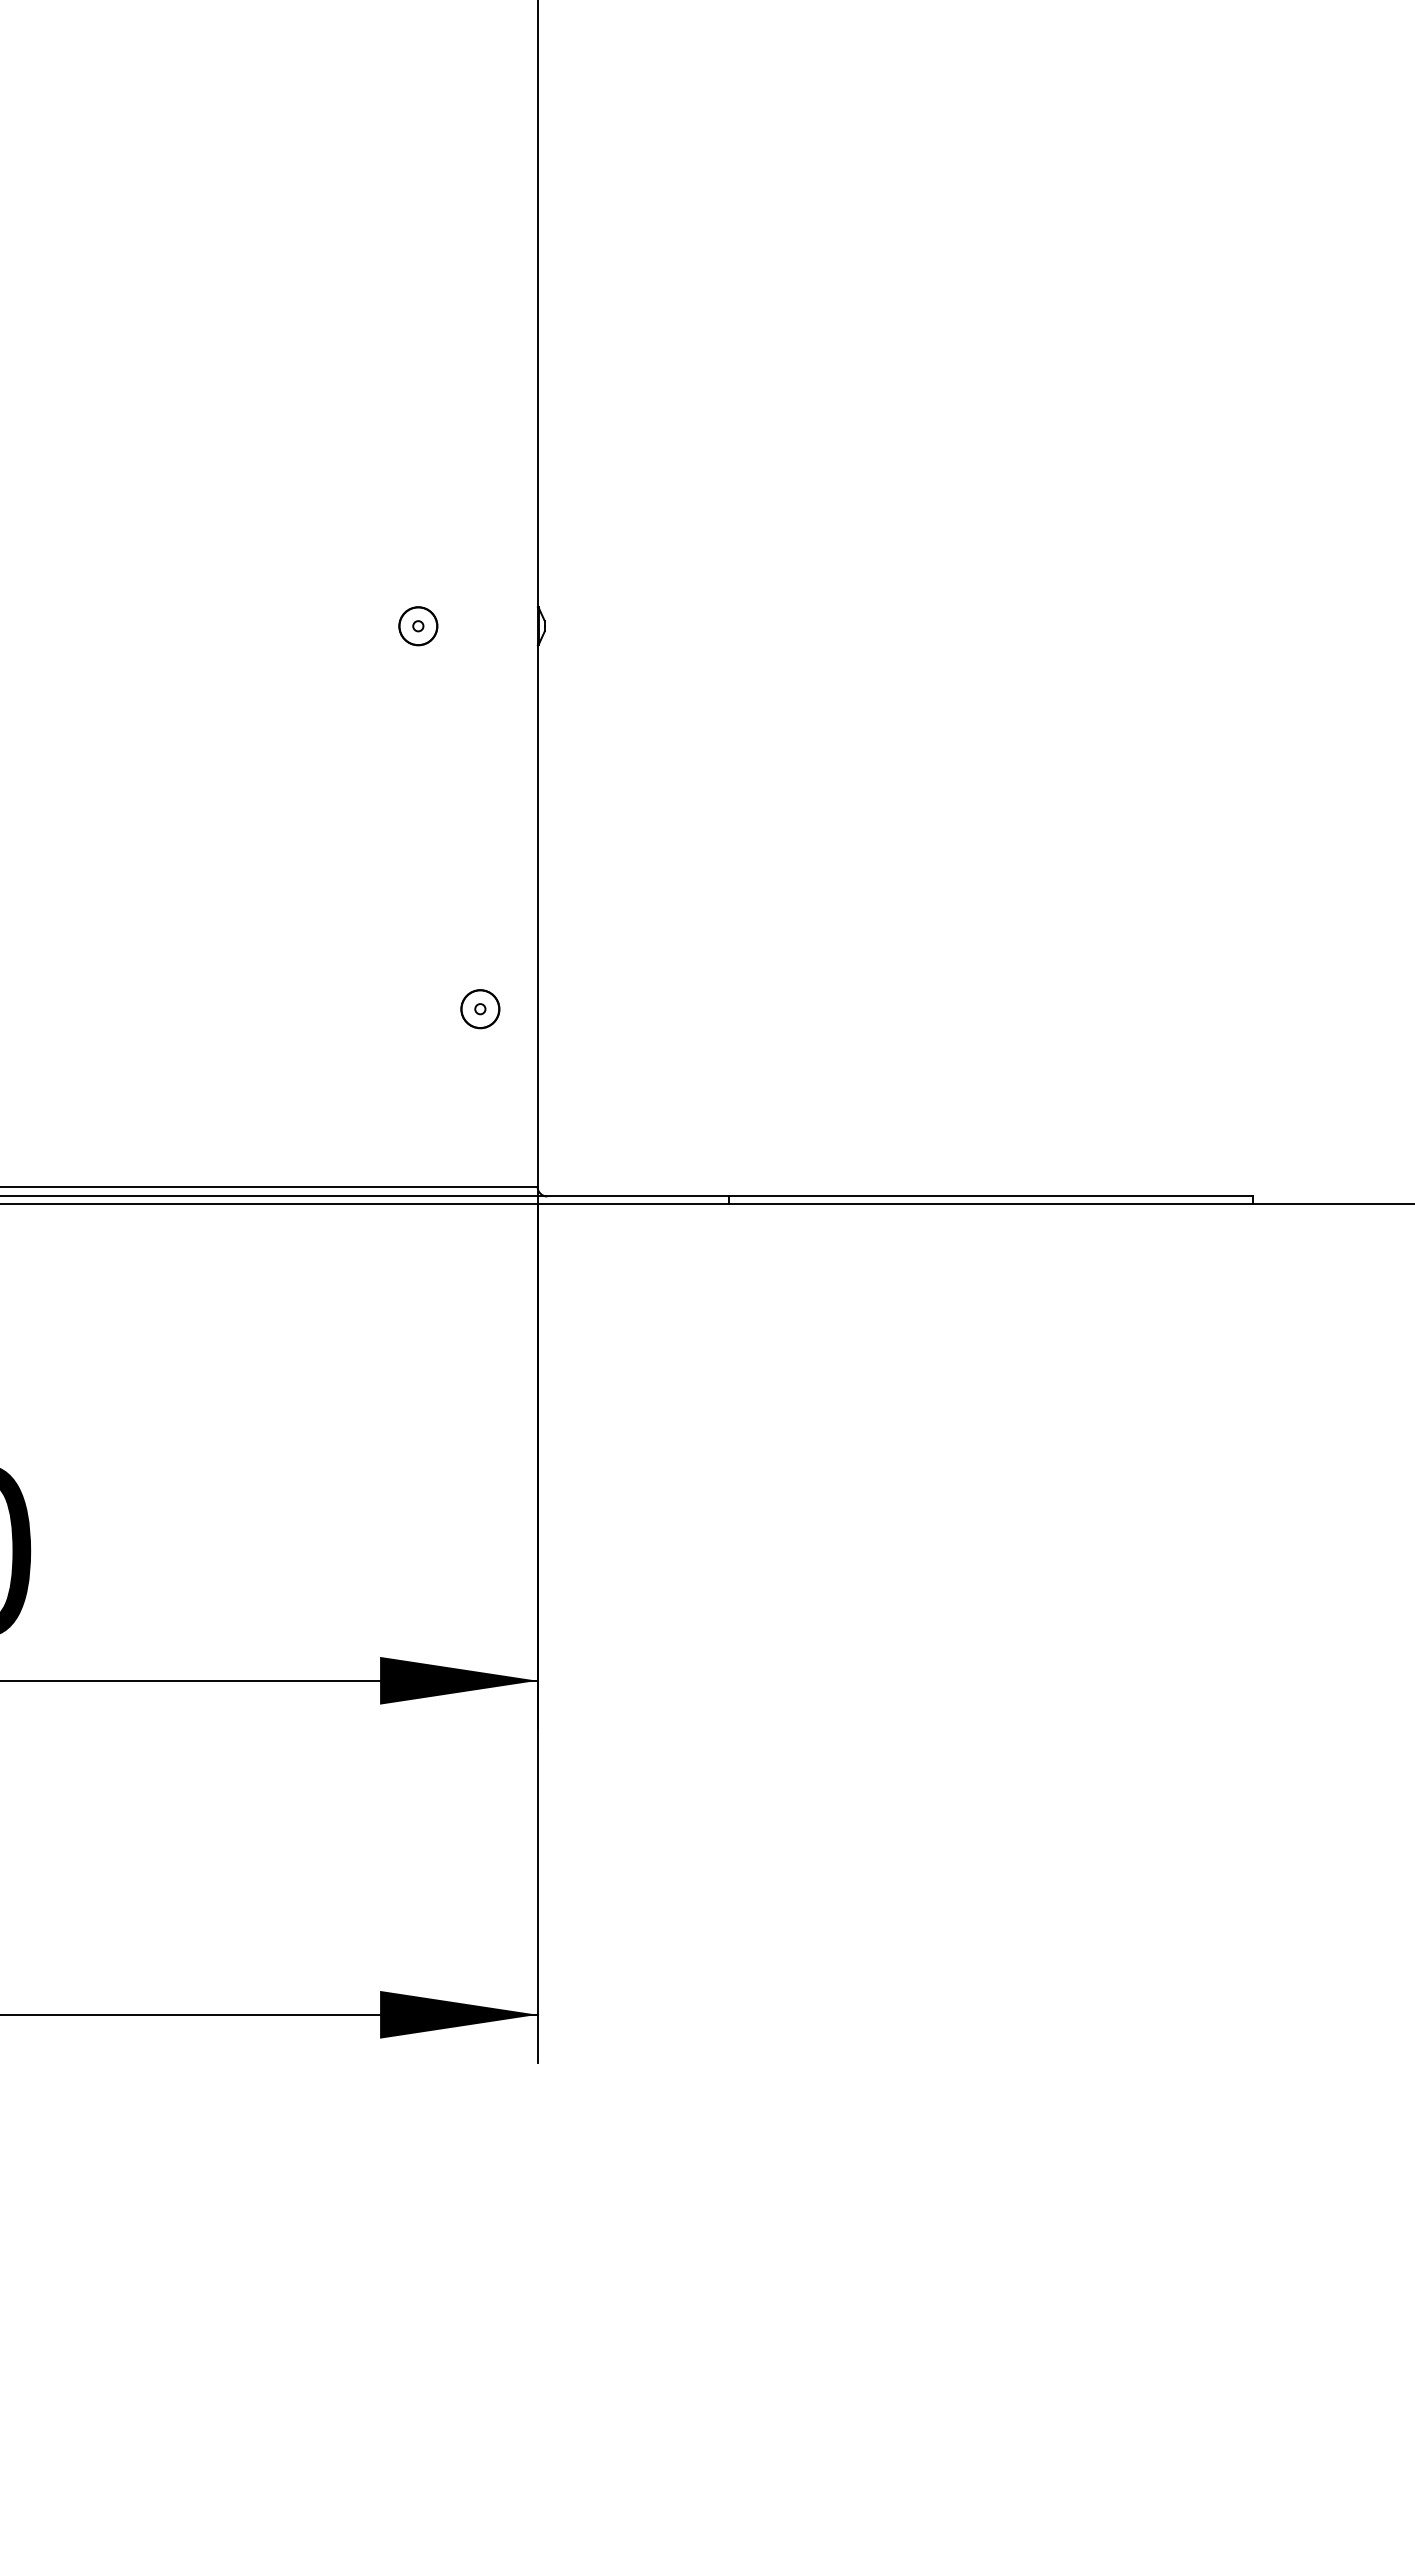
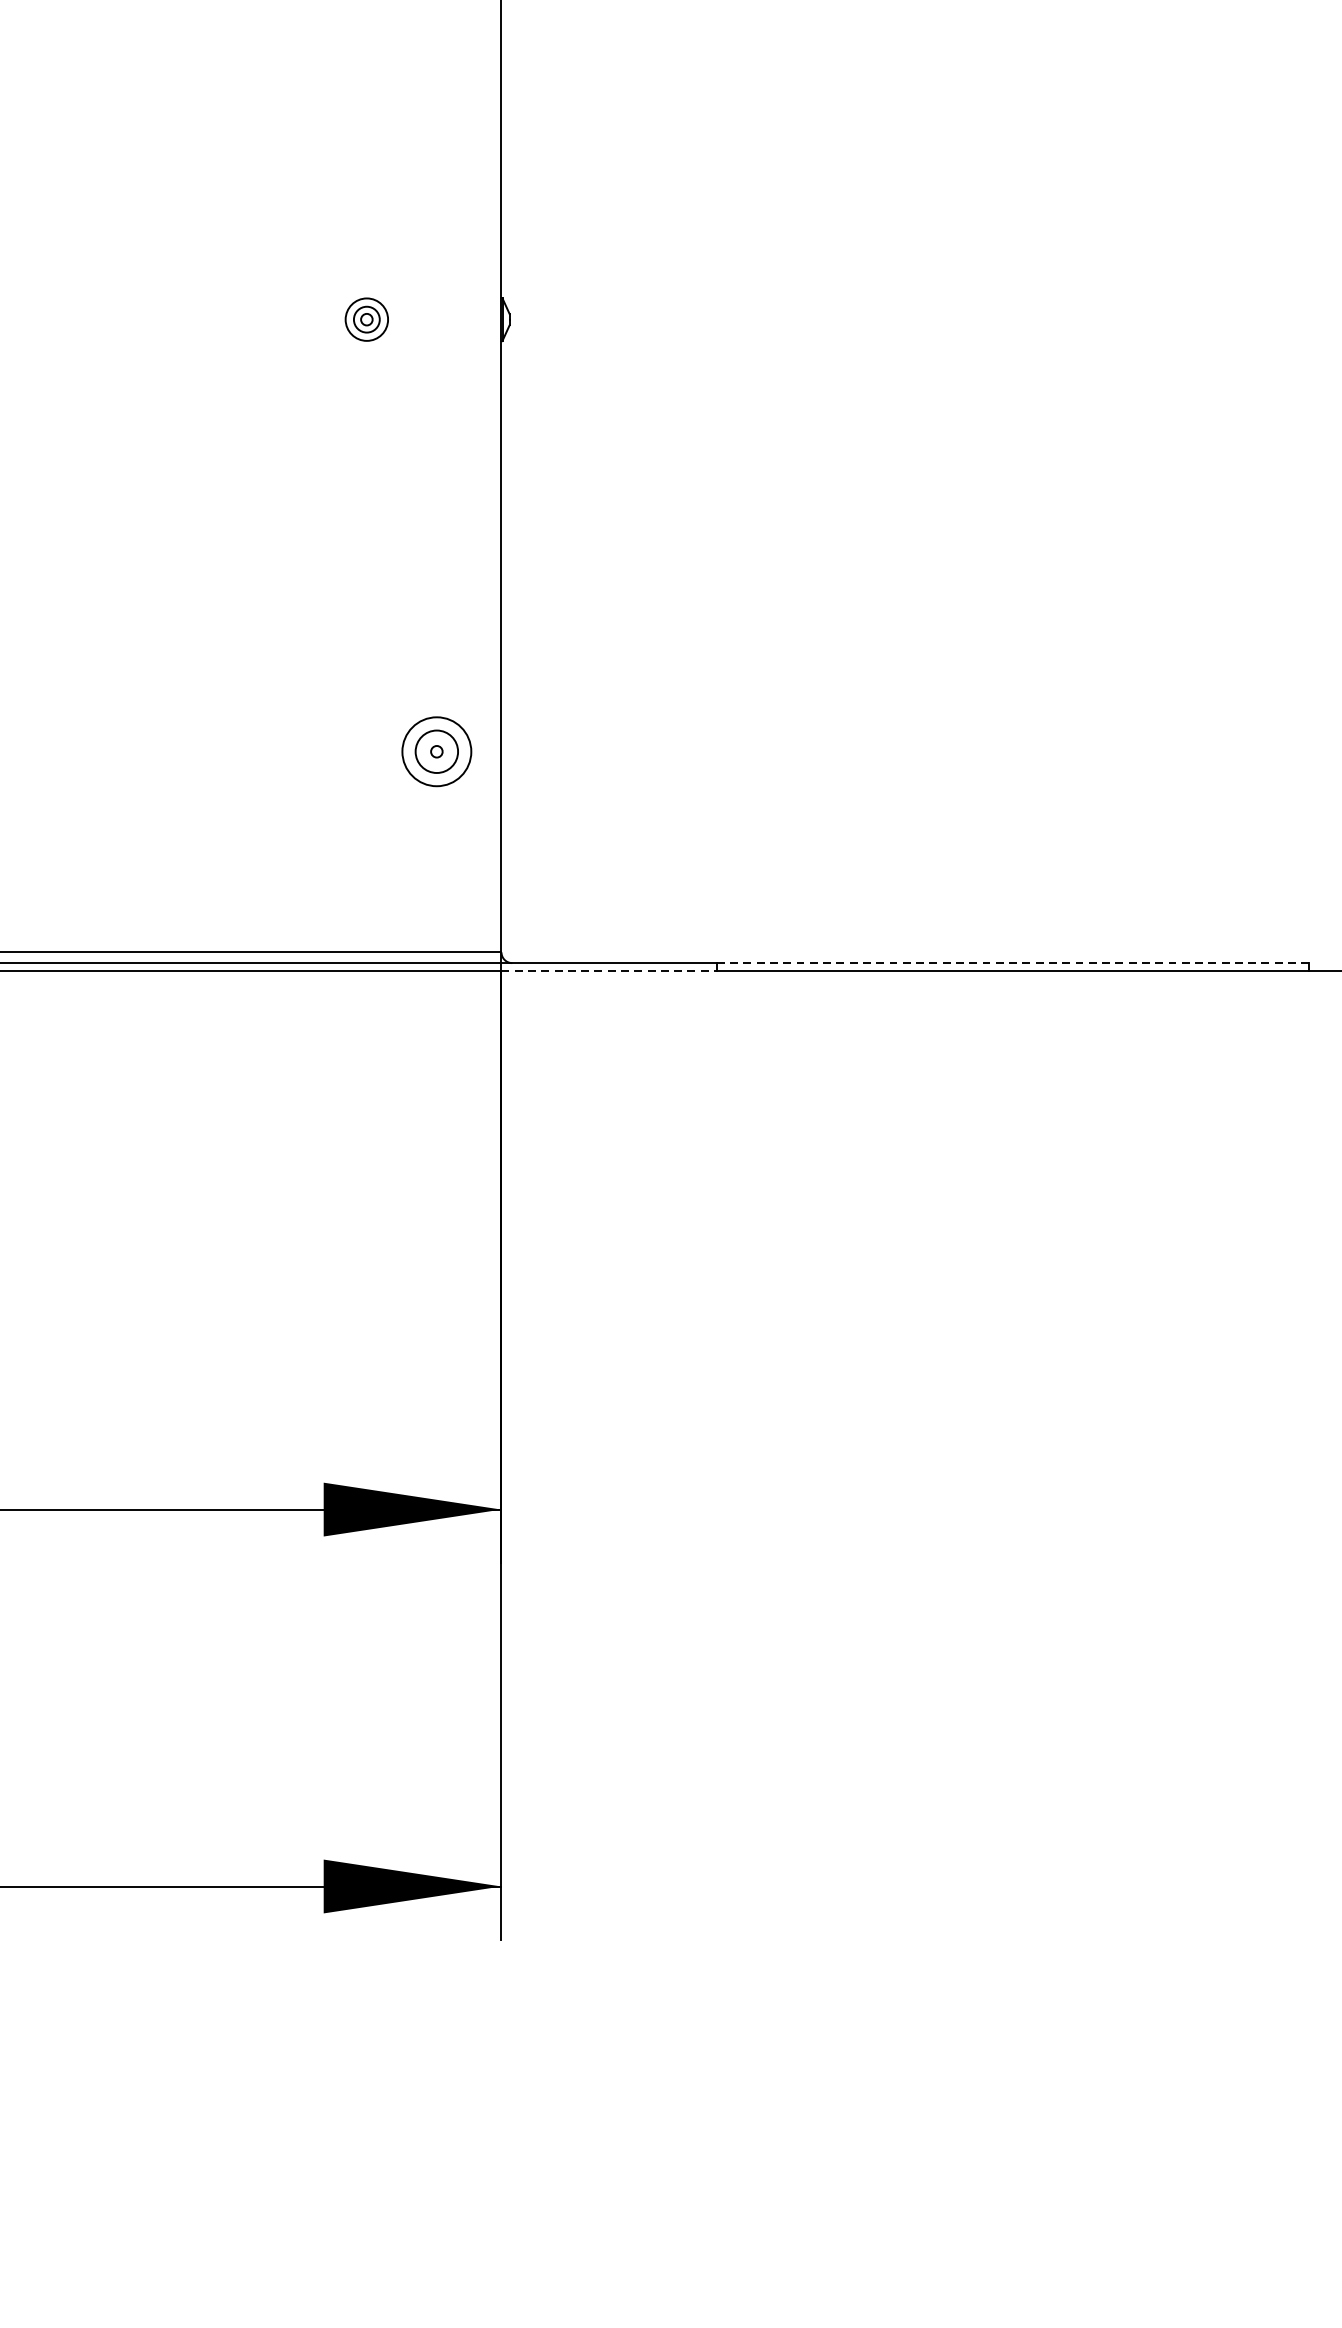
circle: (418, 626) -> (367, 319), size x0.6
circle: (480, 1009) -> (437, 752), size x1.6
line: (991, 1196) -> (1013, 963), solid -> dashed
line: (633, 1203) -> (609, 971), solid -> dashed

